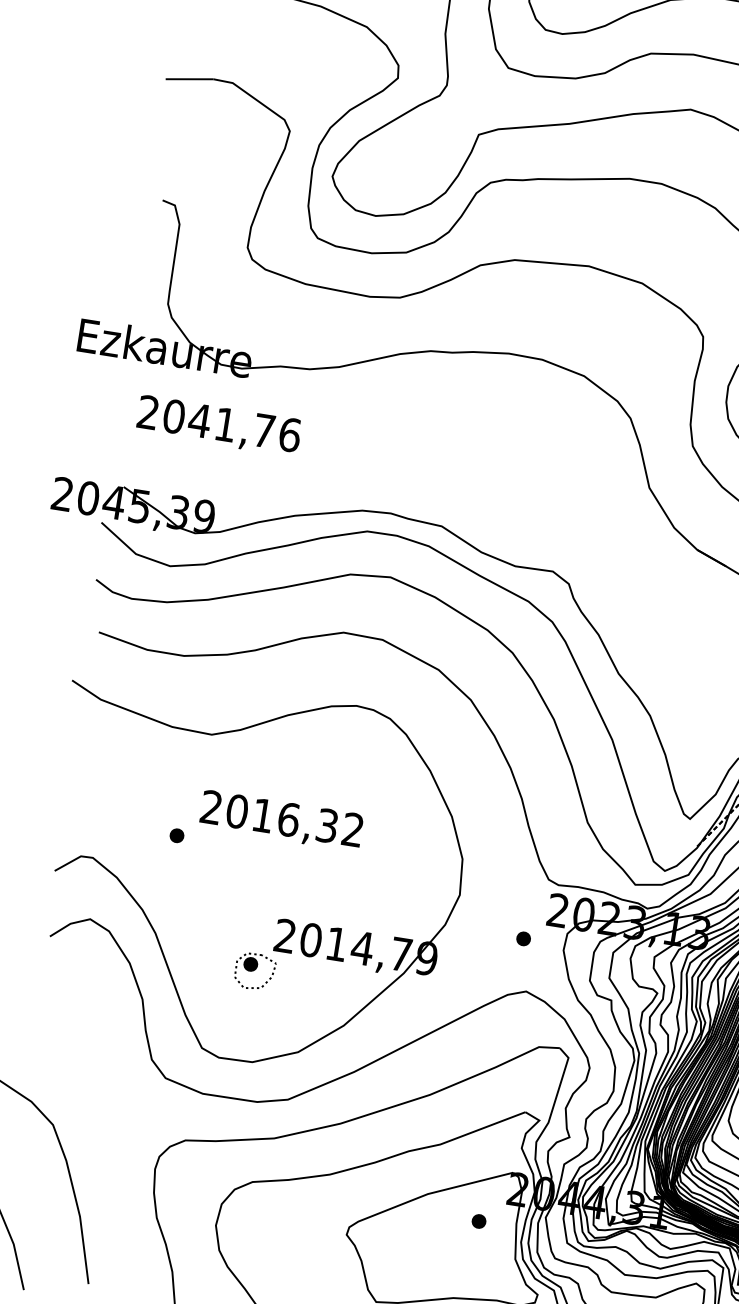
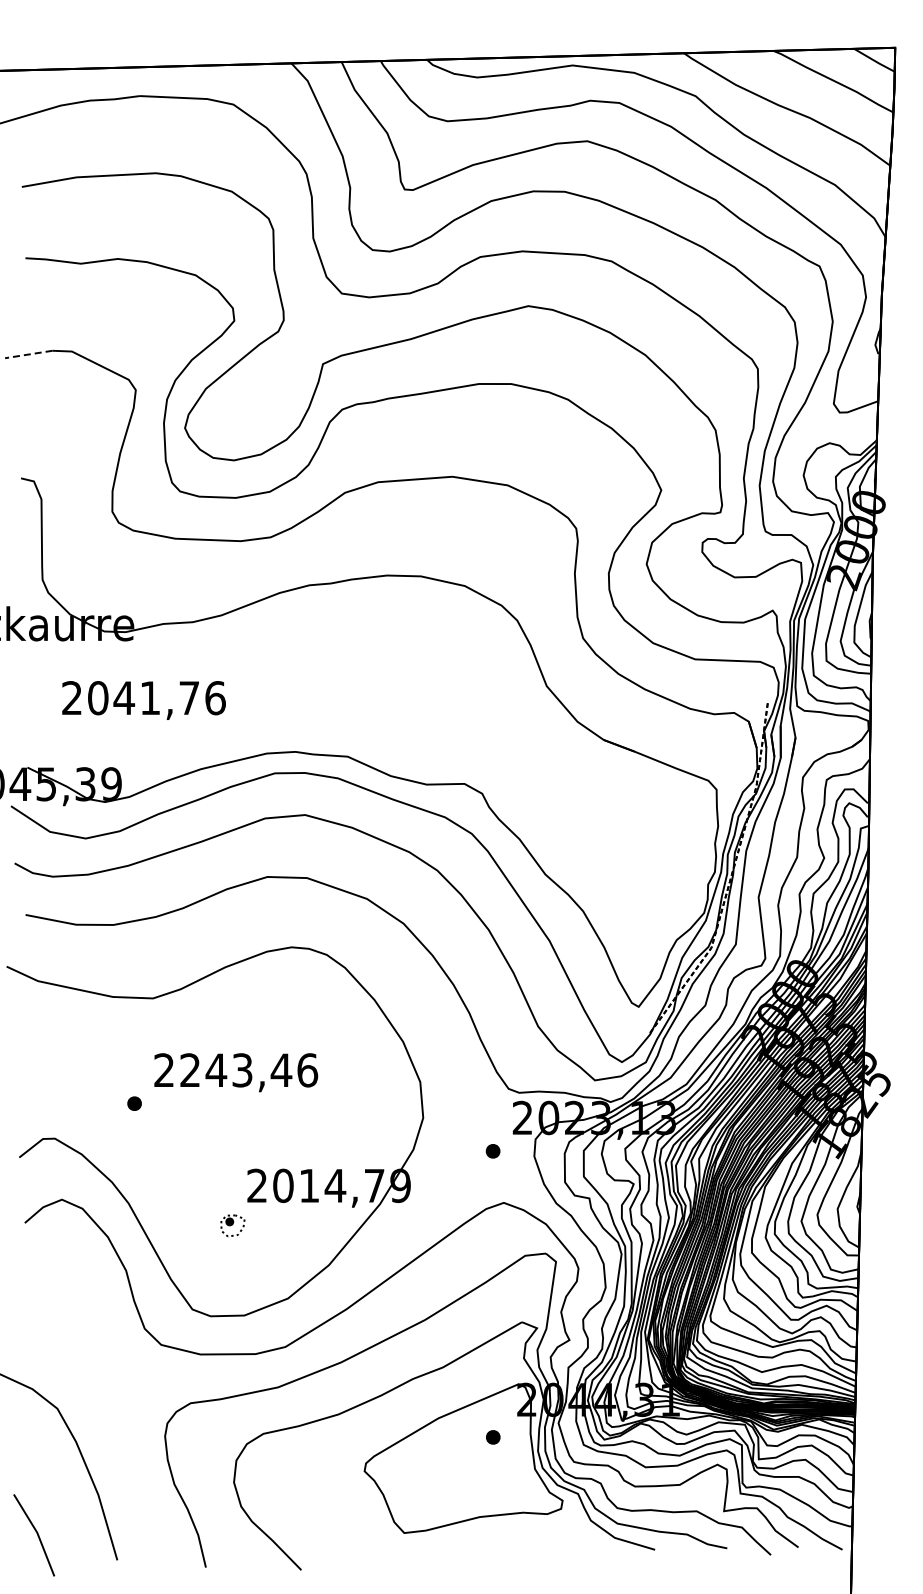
line: (189, 79) -> (28, 354), solid -> dashed
text: (218, 426) -> (143, 700), moved
text: (295, 820) -> (249, 1070), 2016,32 -> 2243,46
part: (254, 971) -> (232, 1225), size x0.6

